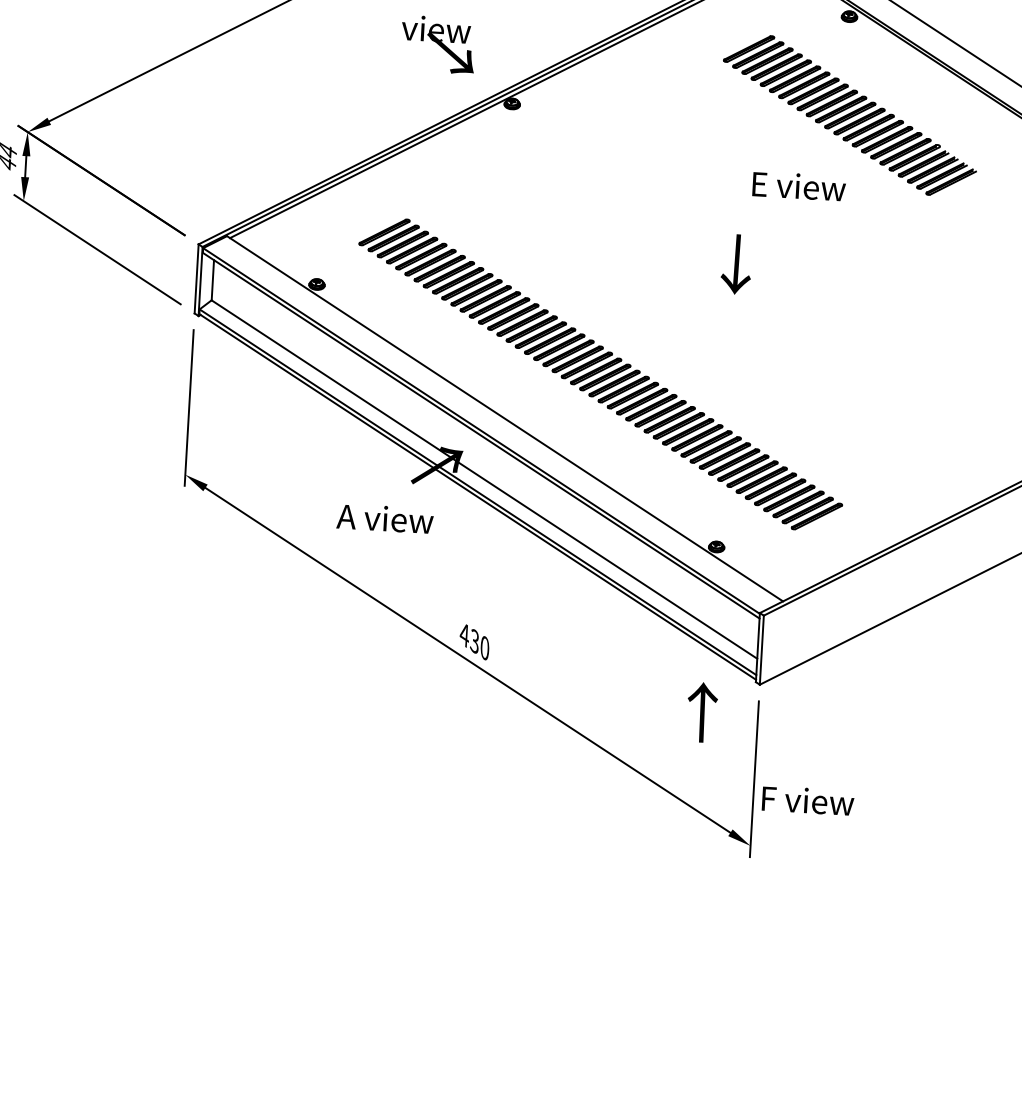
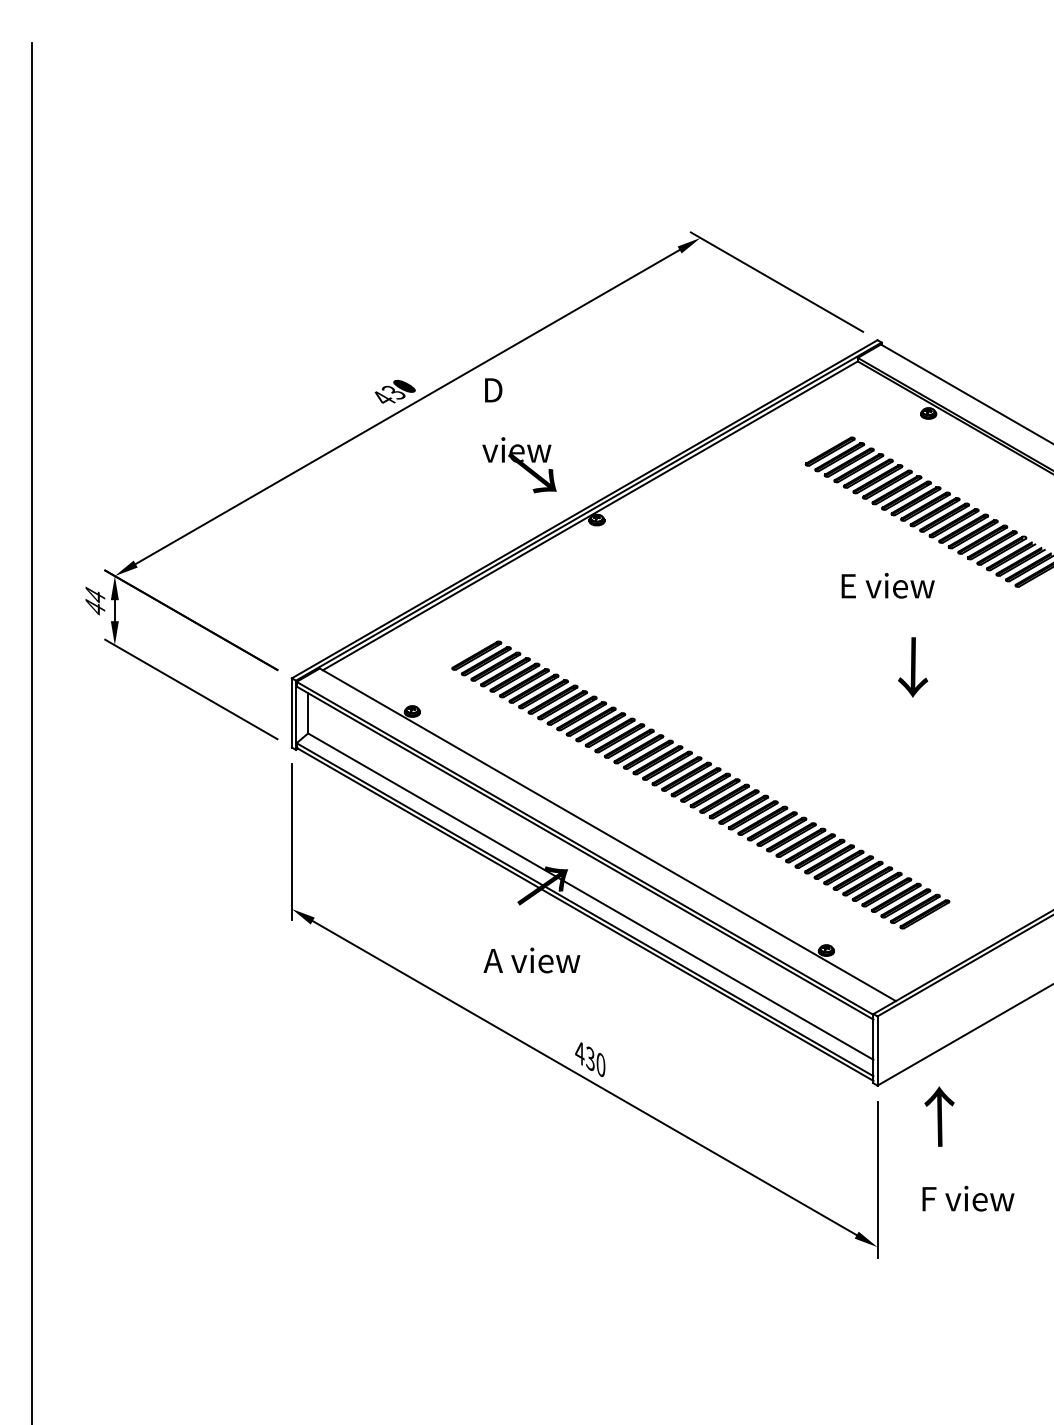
text: (736, 264) -> (913, 667), moved
text: (384, 518) -> (531, 960), moved
text: (702, 712) -> (939, 1116), moved
text: (808, 800) -> (968, 1198), moved

